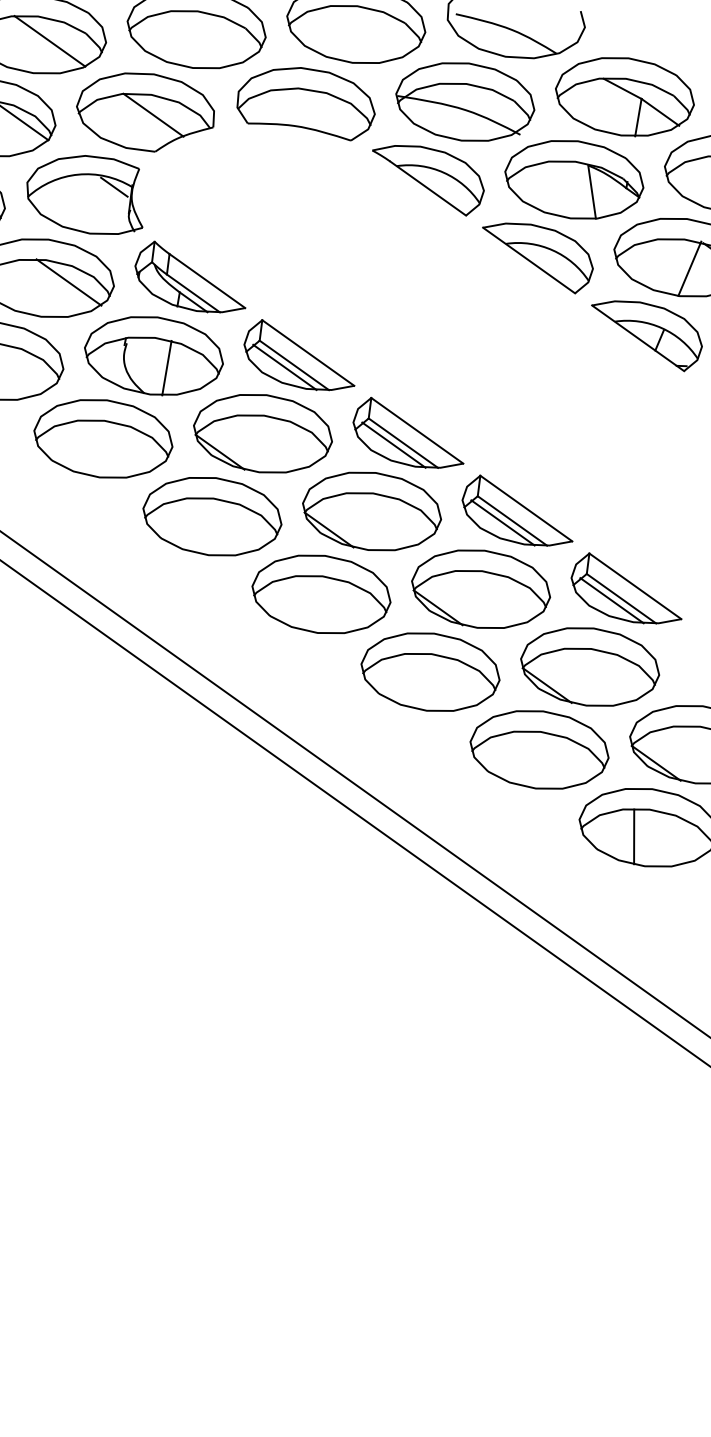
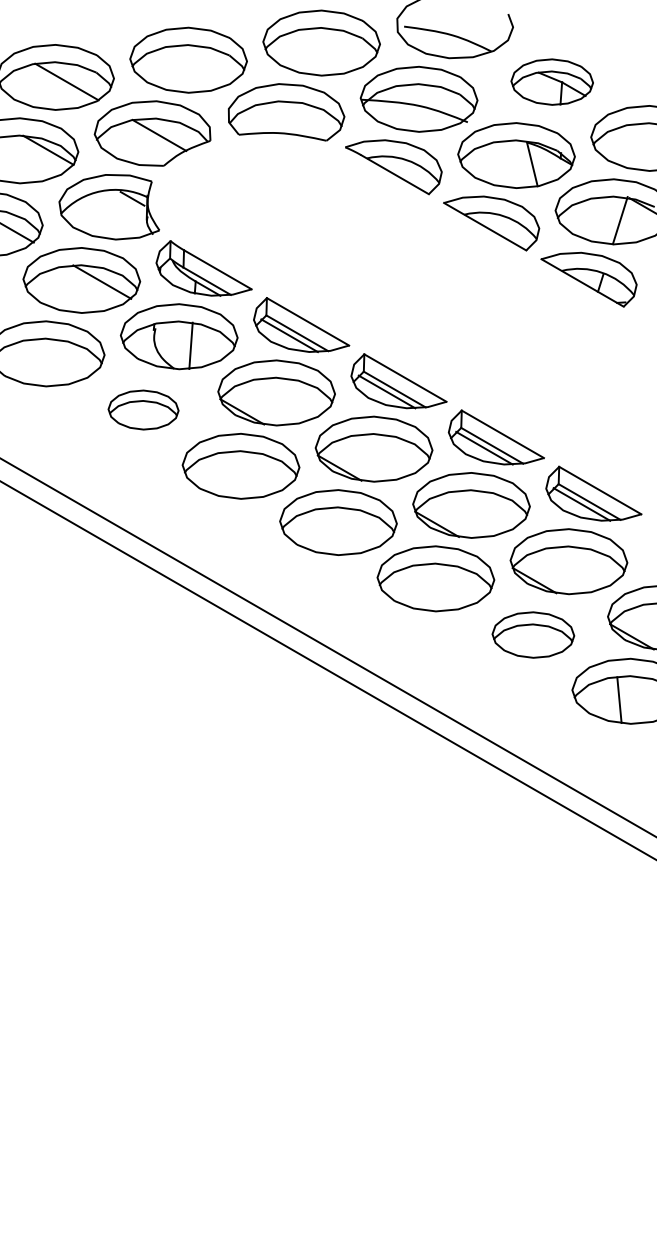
part: (625, 96) -> (552, 81), size x0.7
part: (103, 438) -> (143, 409), size x0.6
part: (539, 749) -> (533, 634), size x0.7

